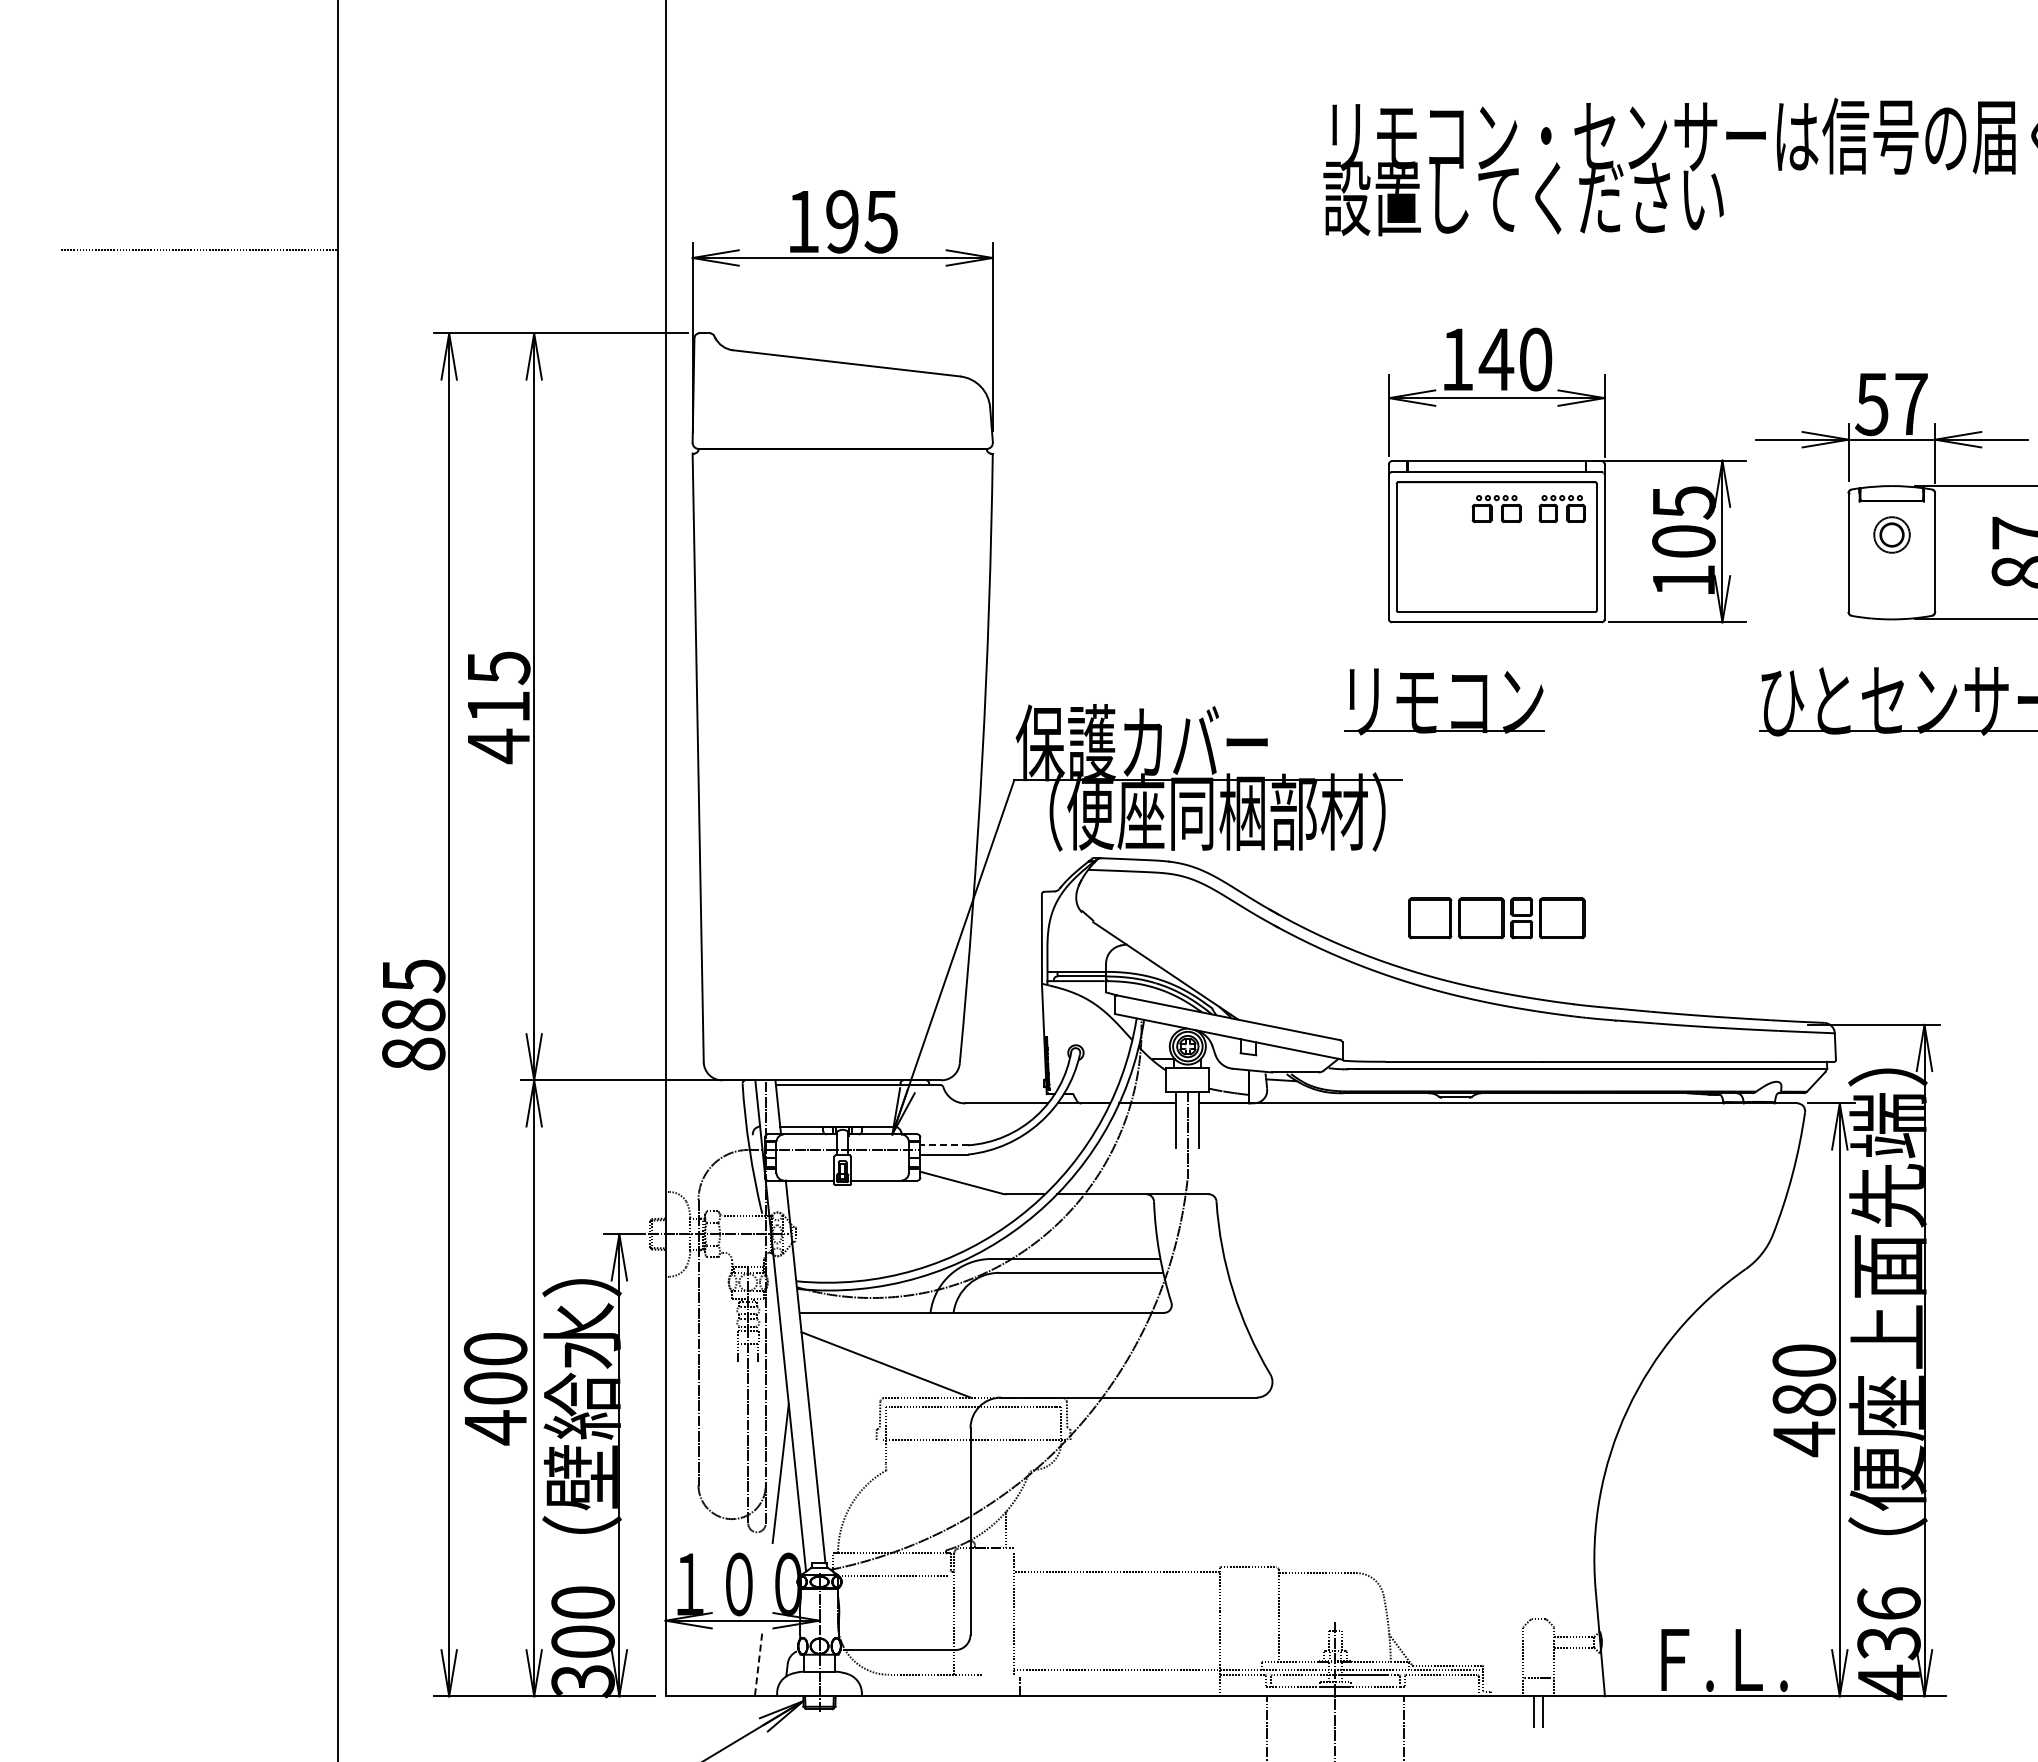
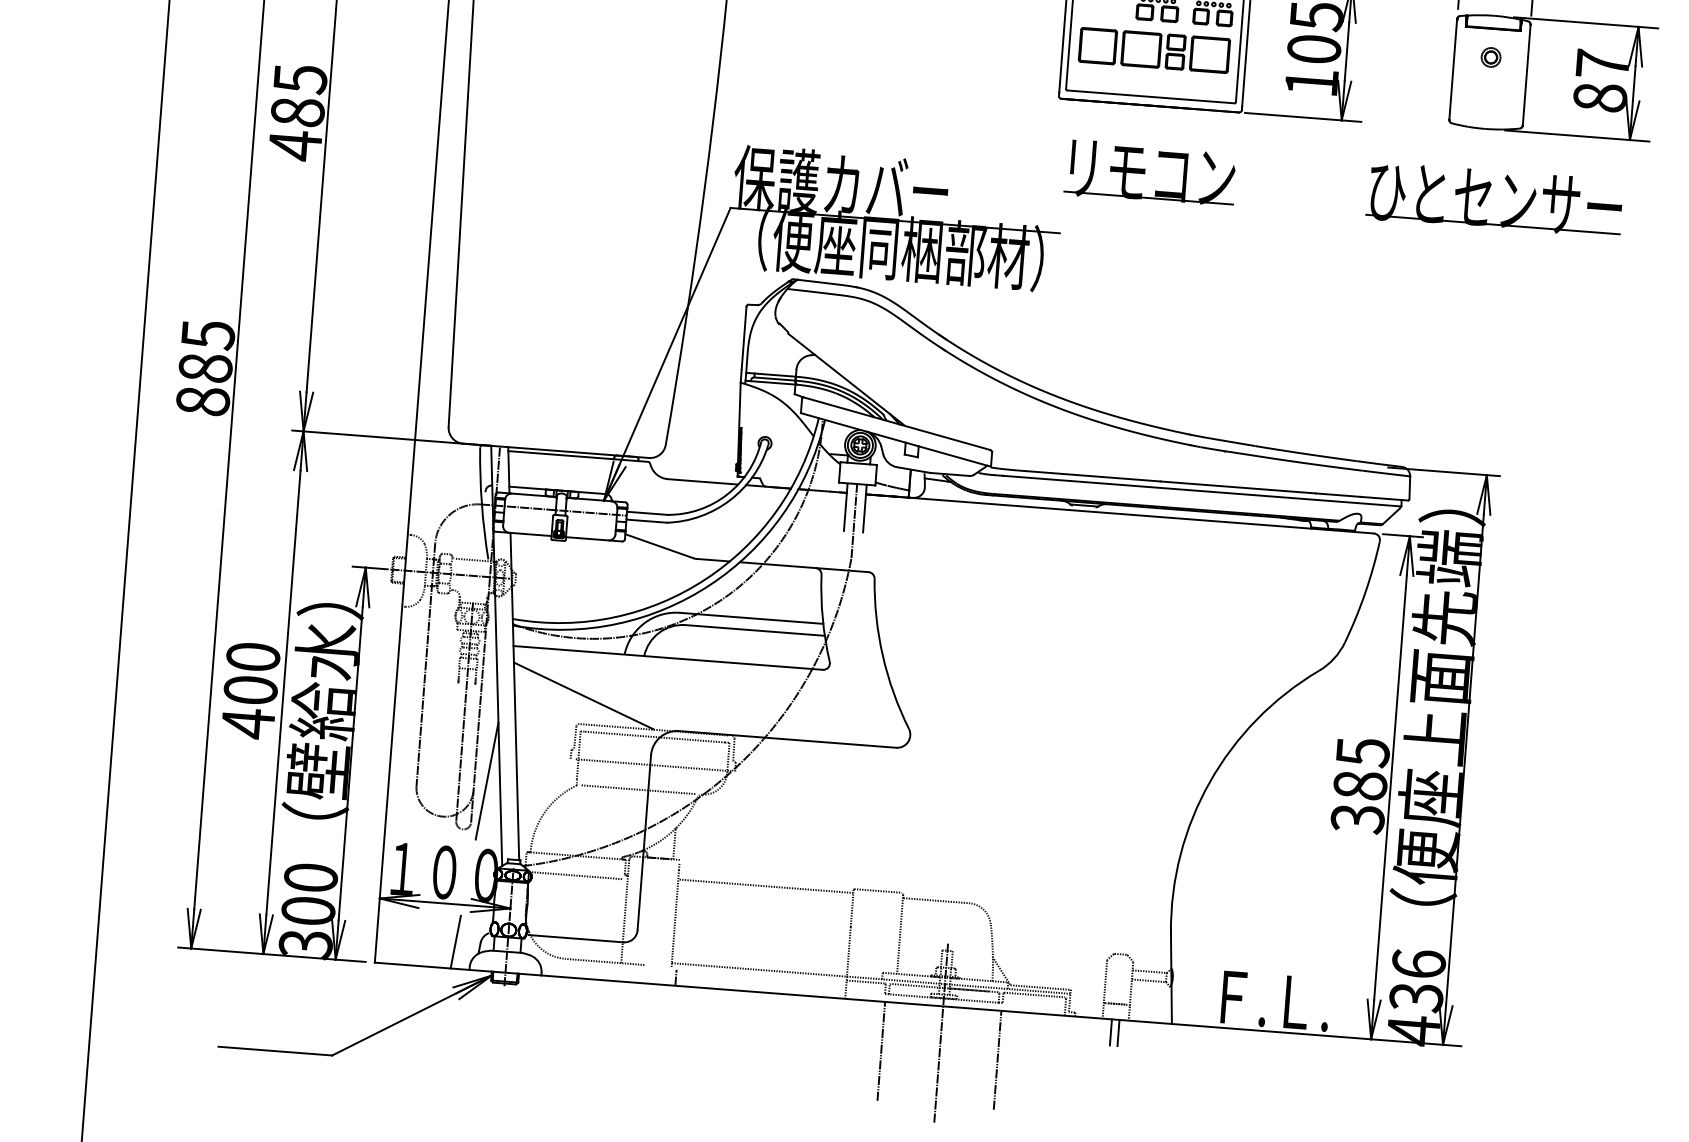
part: (1891, 535) -> (1490, 57), size x0.62
part: (1437, 701) -> (1144, 172), moved
text: (498, 706) -> (297, 111), 415 -> 485
part: (1496, 918) -> (1154, 50), moved
line: (944, 1145) -> (647, 513), dashed -> solid
text: (1804, 1400) -> (1360, 786), 480 -> 385
line: (958, 1469) -> (638, 789), added
line: (758, 1665) -> (455, 942), dashed -> solid

